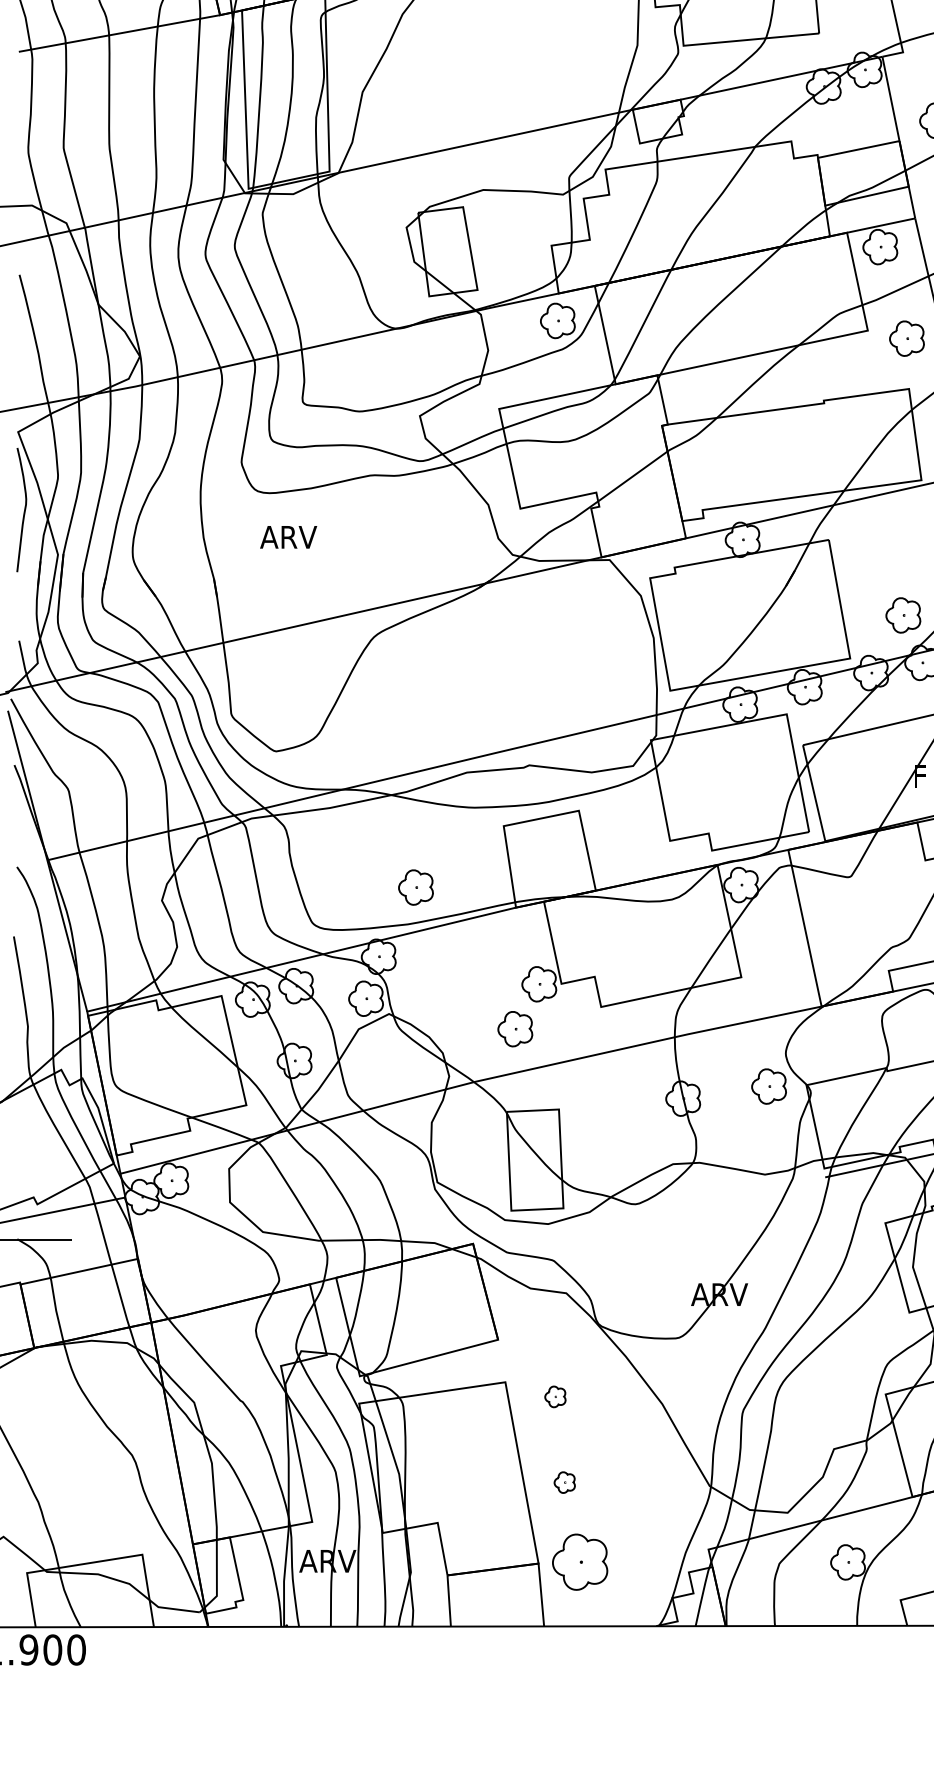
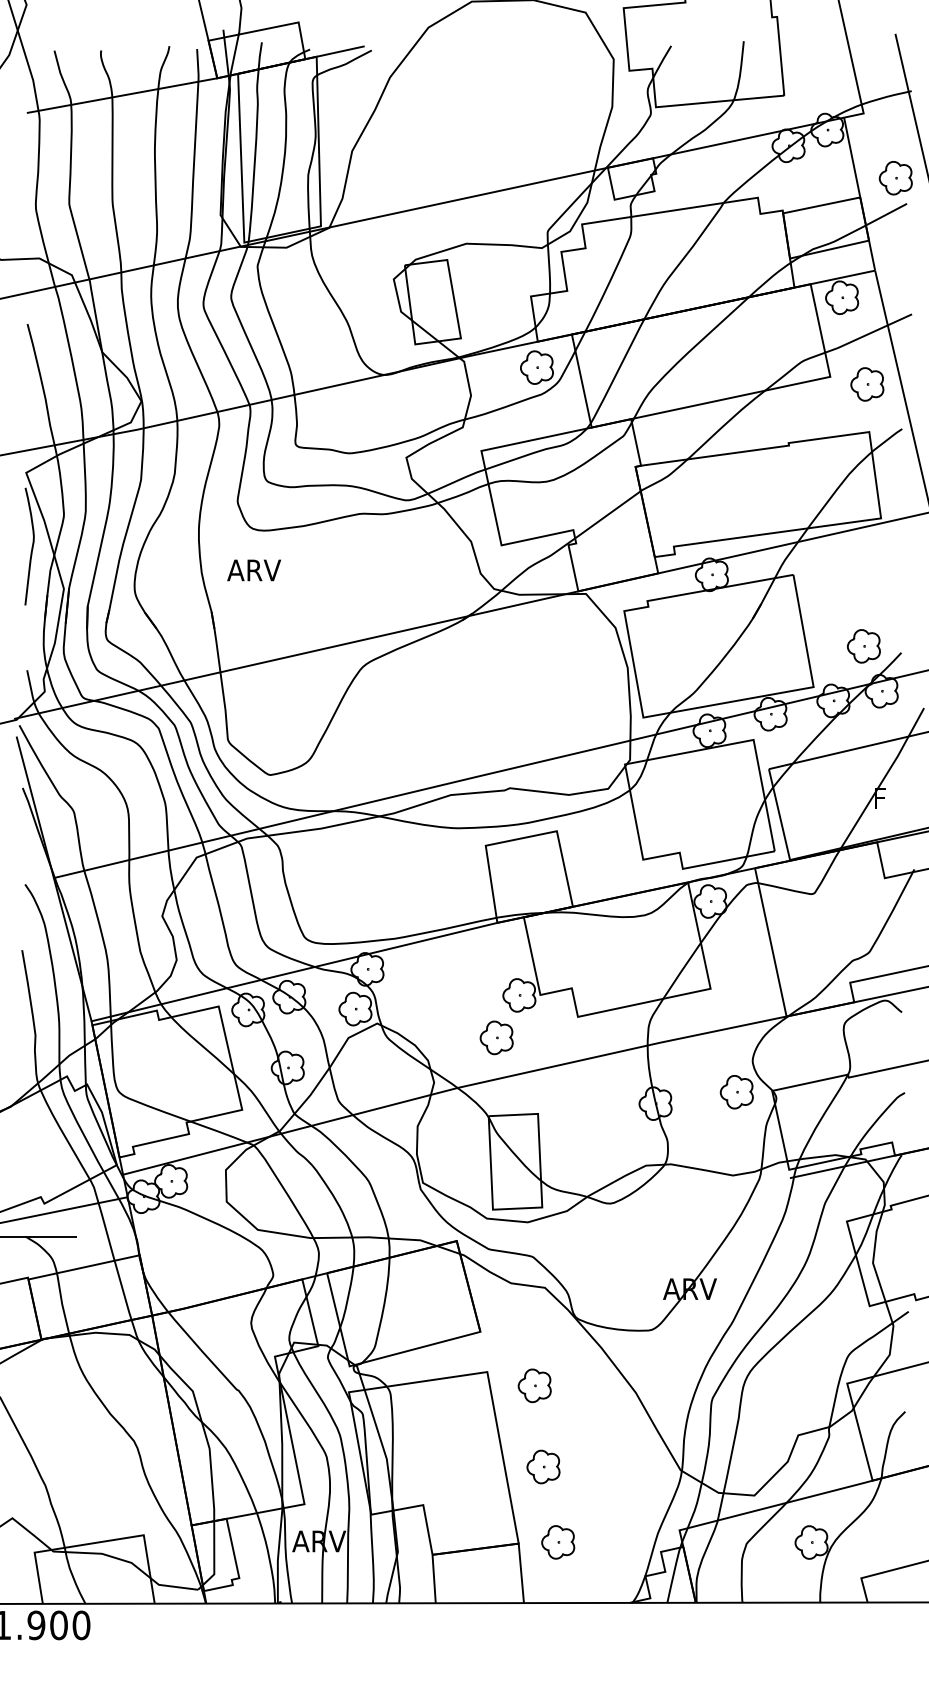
text: (287, 537) -> (253, 570), moved
part: (415, 887) -> (402, 903), removed
part: (555, 1396) -> (534, 1385), size x1.67
part: (564, 1482) -> (543, 1466), size x1.67
part: (580, 1562) -> (558, 1542), size x0.62

